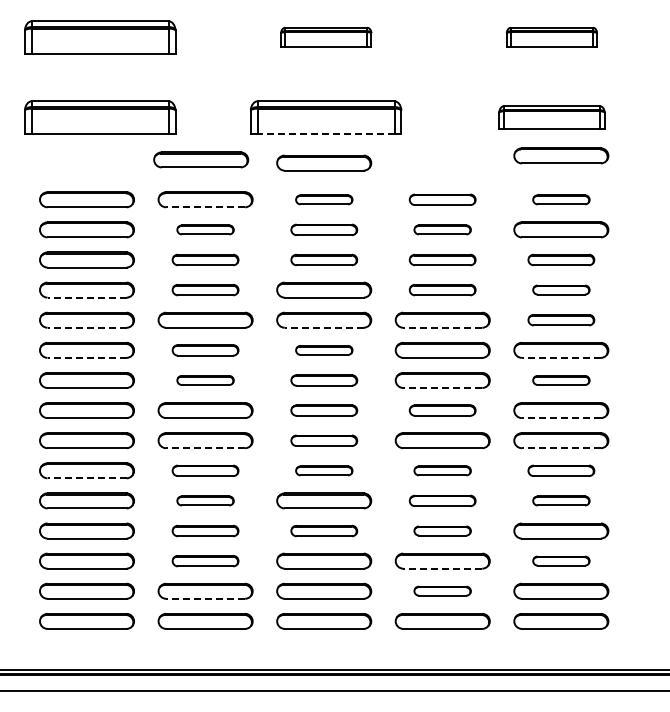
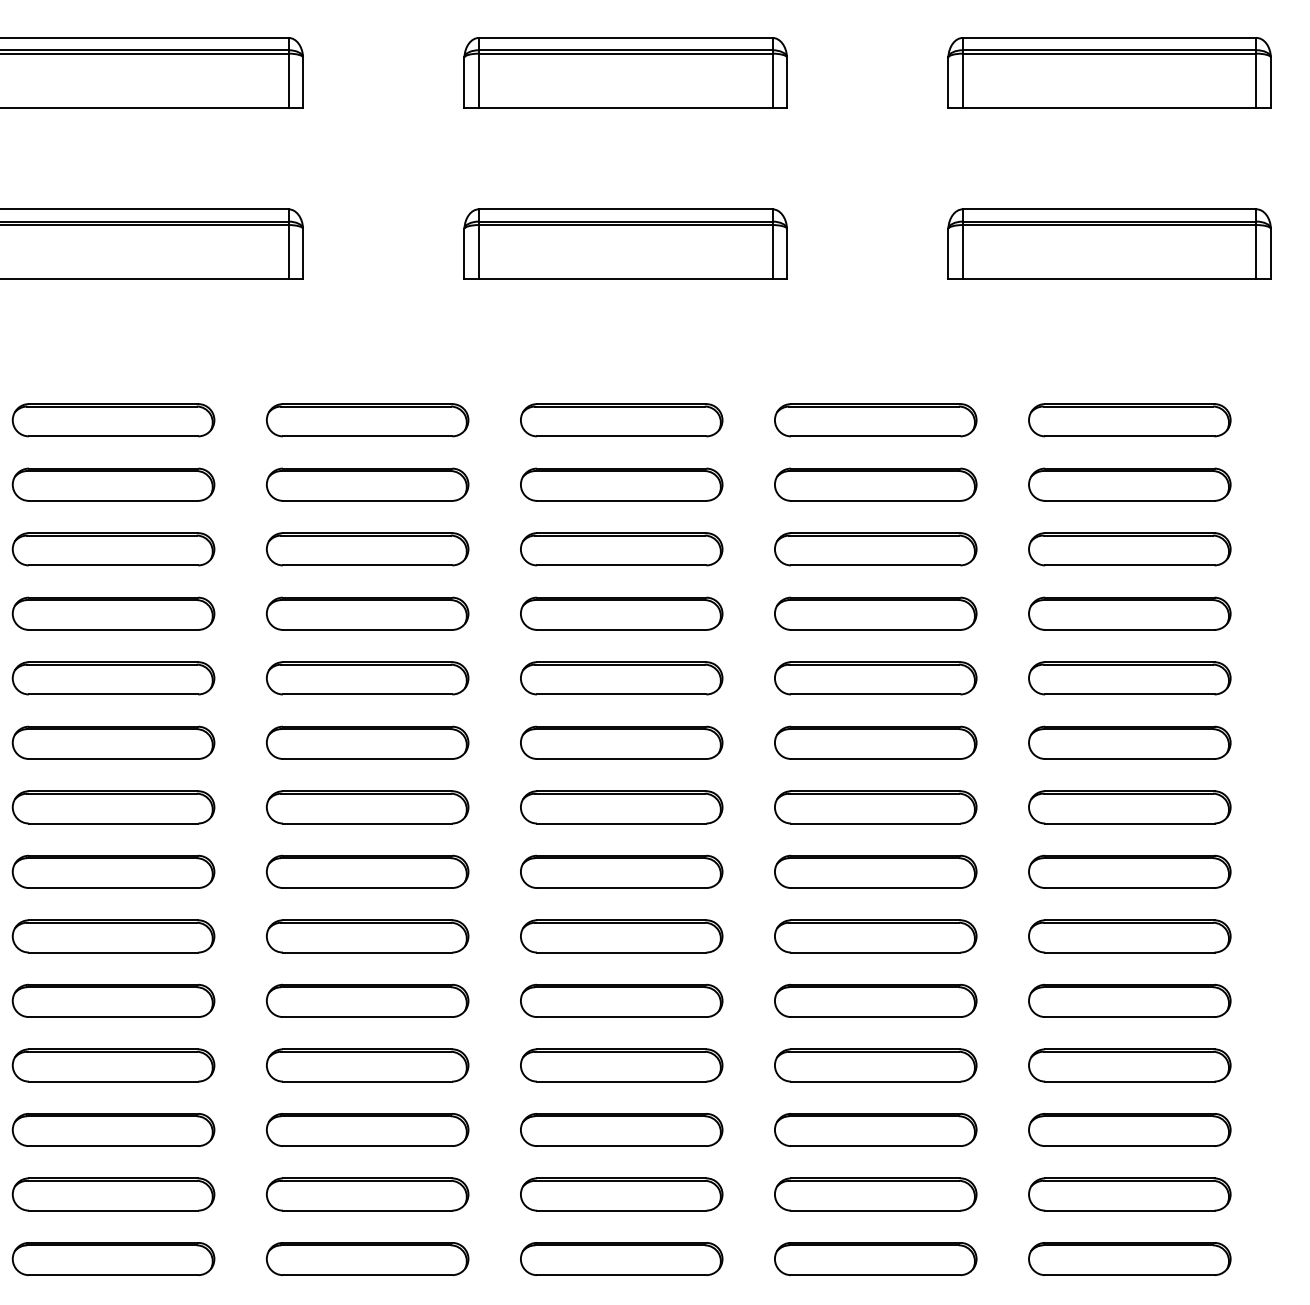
part: (326, 37) -> (626, 72), size x1.67
part: (551, 37) -> (1108, 72), size x1.67
part: (551, 117) -> (1108, 243), size x1.43
line: (326, 133) -> (626, 278), dashed -> solid
part: (561, 155) -> (1130, 325), removed
part: (201, 159) -> (358, 333), removed
part: (324, 162) -> (622, 340), removed
part: (324, 199) -> (622, 419), size x1.67
part: (442, 199) -> (875, 419), size x1.43
part: (561, 199) -> (1130, 419), size x1.67
line: (205, 207) -> (367, 436), dashed -> solid
part: (205, 229) -> (367, 483), size x1.67
part: (324, 229) -> (622, 483), size x1.43
part: (442, 229) -> (875, 483), size x1.67
part: (205, 259) -> (367, 548), size x1.43
part: (324, 259) -> (622, 548), size x1.43
part: (442, 259) -> (875, 548), size x1.43
part: (561, 259) -> (1130, 548), size x1.43
part: (205, 289) -> (367, 612), size x1.43
part: (442, 289) -> (875, 612), size x1.43
part: (561, 289) -> (1130, 612), size x1.67
line: (87, 297) -> (114, 629), dashed -> solid
part: (561, 319) -> (1130, 676), size x1.43
line: (87, 327) -> (114, 693), dashed -> solid
line: (324, 327) -> (622, 693), dashed -> solid
line: (442, 327) -> (875, 693), dashed -> solid
part: (205, 350) -> (367, 743), size x1.43
part: (324, 350) -> (622, 743), size x1.67
line: (87, 357) -> (114, 758), dashed -> solid
line: (561, 357) -> (1130, 758), dashed -> solid
part: (205, 380) -> (367, 807), size x1.67
part: (324, 380) -> (622, 807), size x1.43
part: (561, 380) -> (1130, 807), size x1.67
line: (442, 387) -> (875, 822), dashed -> solid
part: (324, 410) -> (622, 871), size x1.43
part: (442, 410) -> (875, 871), size x1.43
line: (561, 418) -> (1130, 888), dashed -> solid
part: (324, 440) -> (622, 936), size x1.43
line: (205, 448) -> (367, 953), dashed -> solid
line: (561, 448) -> (1130, 953), dashed -> solid
part: (205, 470) -> (367, 1000), size x1.43
part: (324, 470) -> (622, 1000), size x1.67
part: (442, 470) -> (875, 1000), size x1.67
part: (561, 470) -> (1130, 1000), size x1.43
line: (87, 478) -> (114, 1017), dashed -> solid
part: (205, 500) -> (367, 1064), size x1.67
part: (442, 500) -> (875, 1064), size x1.43
part: (561, 500) -> (1130, 1064), size x1.67
part: (205, 530) -> (367, 1128), size x1.43
part: (324, 530) -> (622, 1128), size x1.43
part: (442, 530) -> (875, 1128), size x1.67
part: (205, 560) -> (367, 1193), size x1.43
part: (561, 560) -> (1130, 1193), size x1.67
line: (442, 568) -> (875, 1210), dashed -> solid
part: (442, 590) -> (875, 1257), size x1.67
line: (205, 598) -> (367, 1274), dashed -> solid

